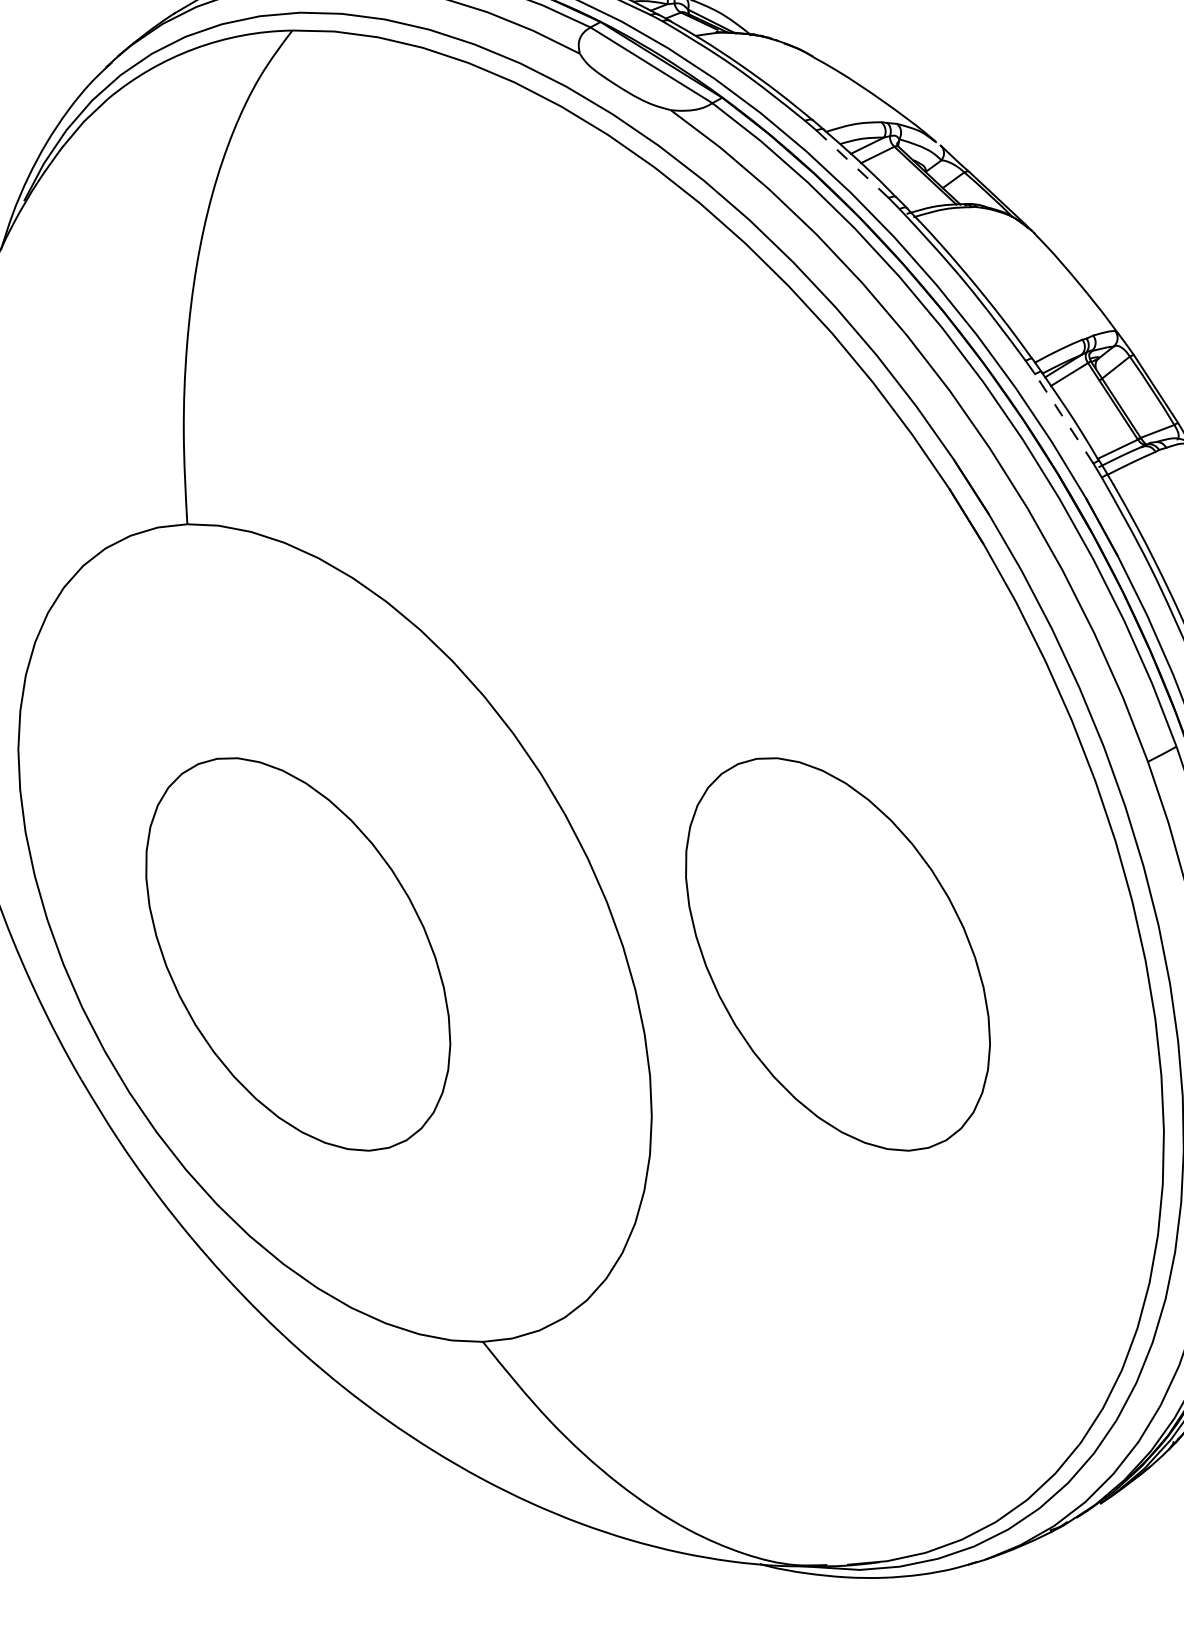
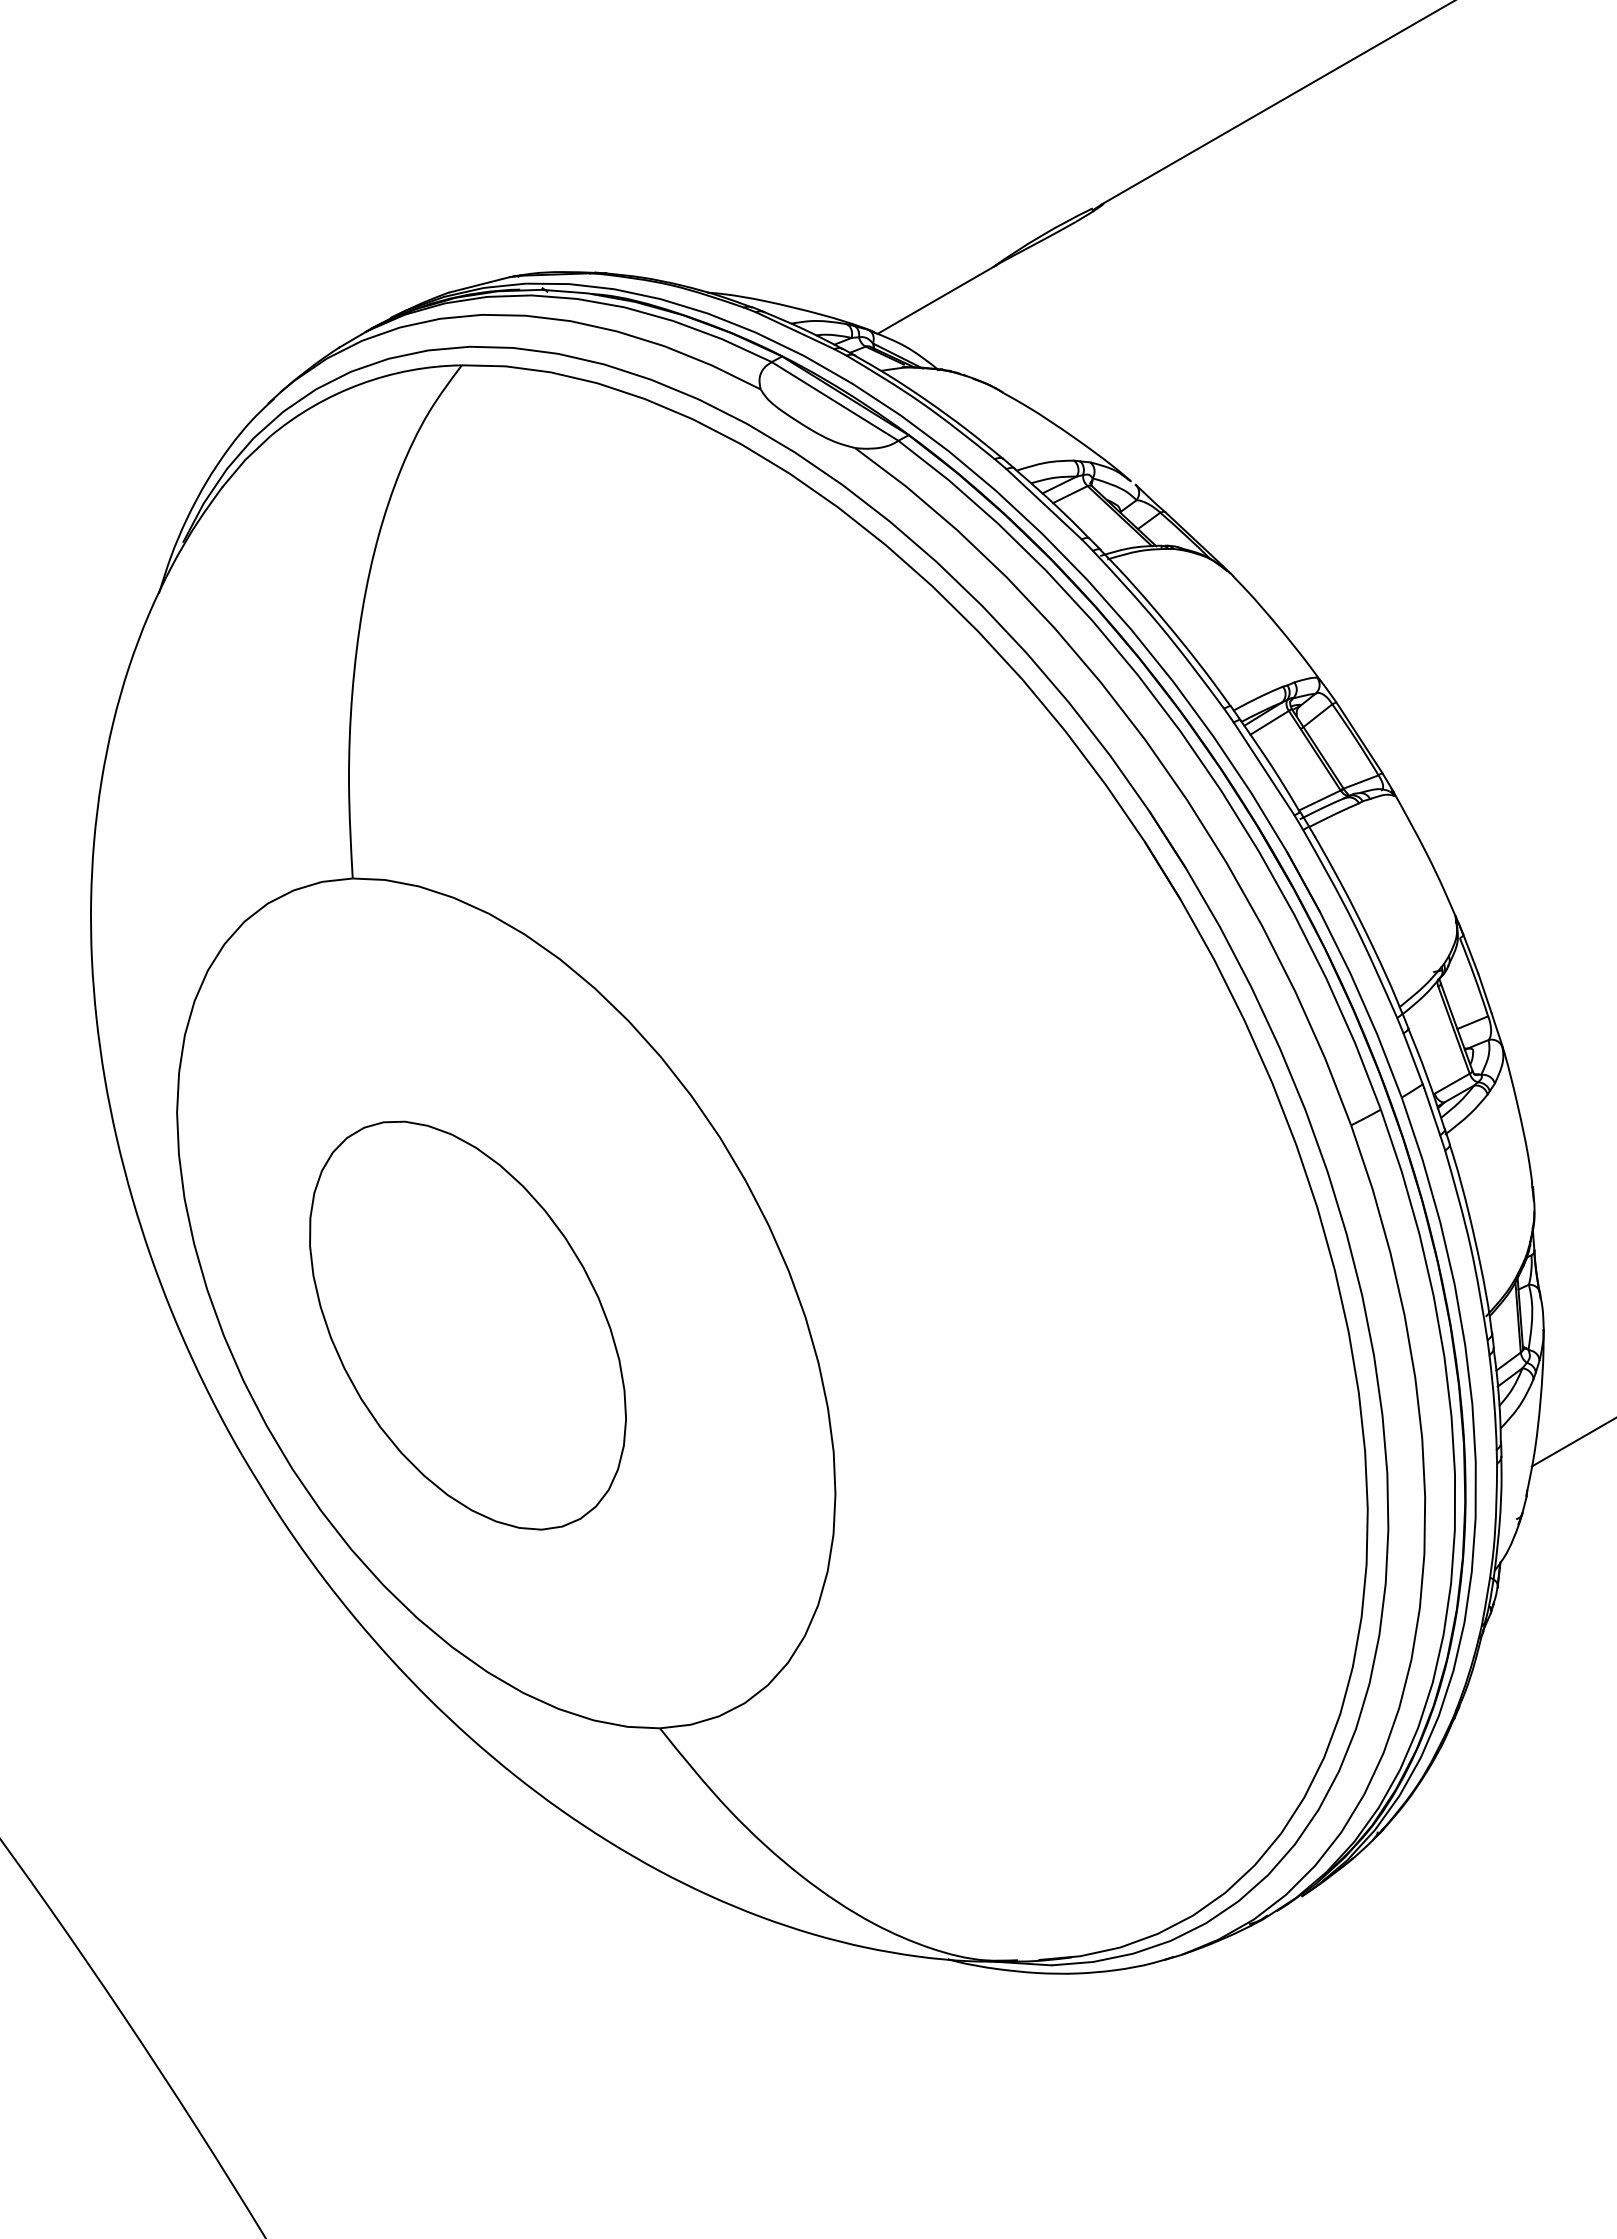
line: (852, 164) -> (1044, 504), dashed -> solid
line: (1064, 418) -> (1264, 768), dashed -> solid
part: (837, 954) -> (1028, 1325), removed

